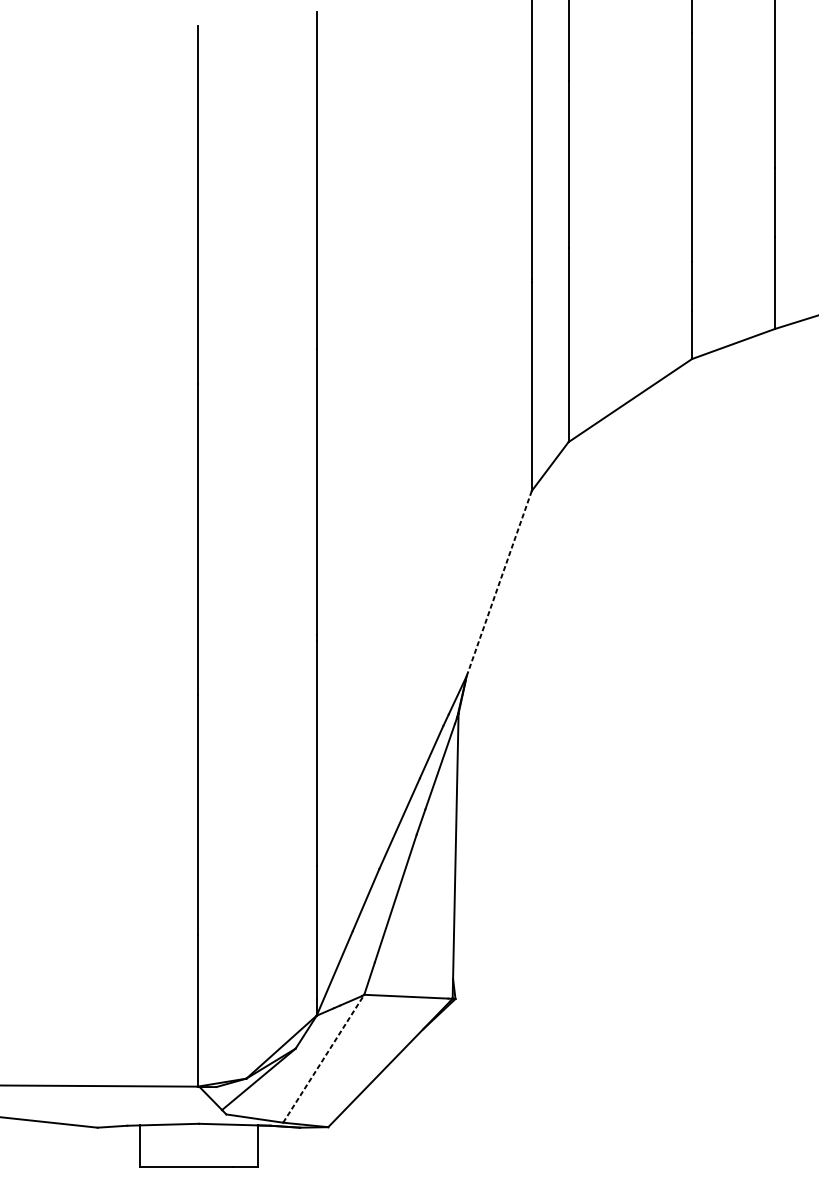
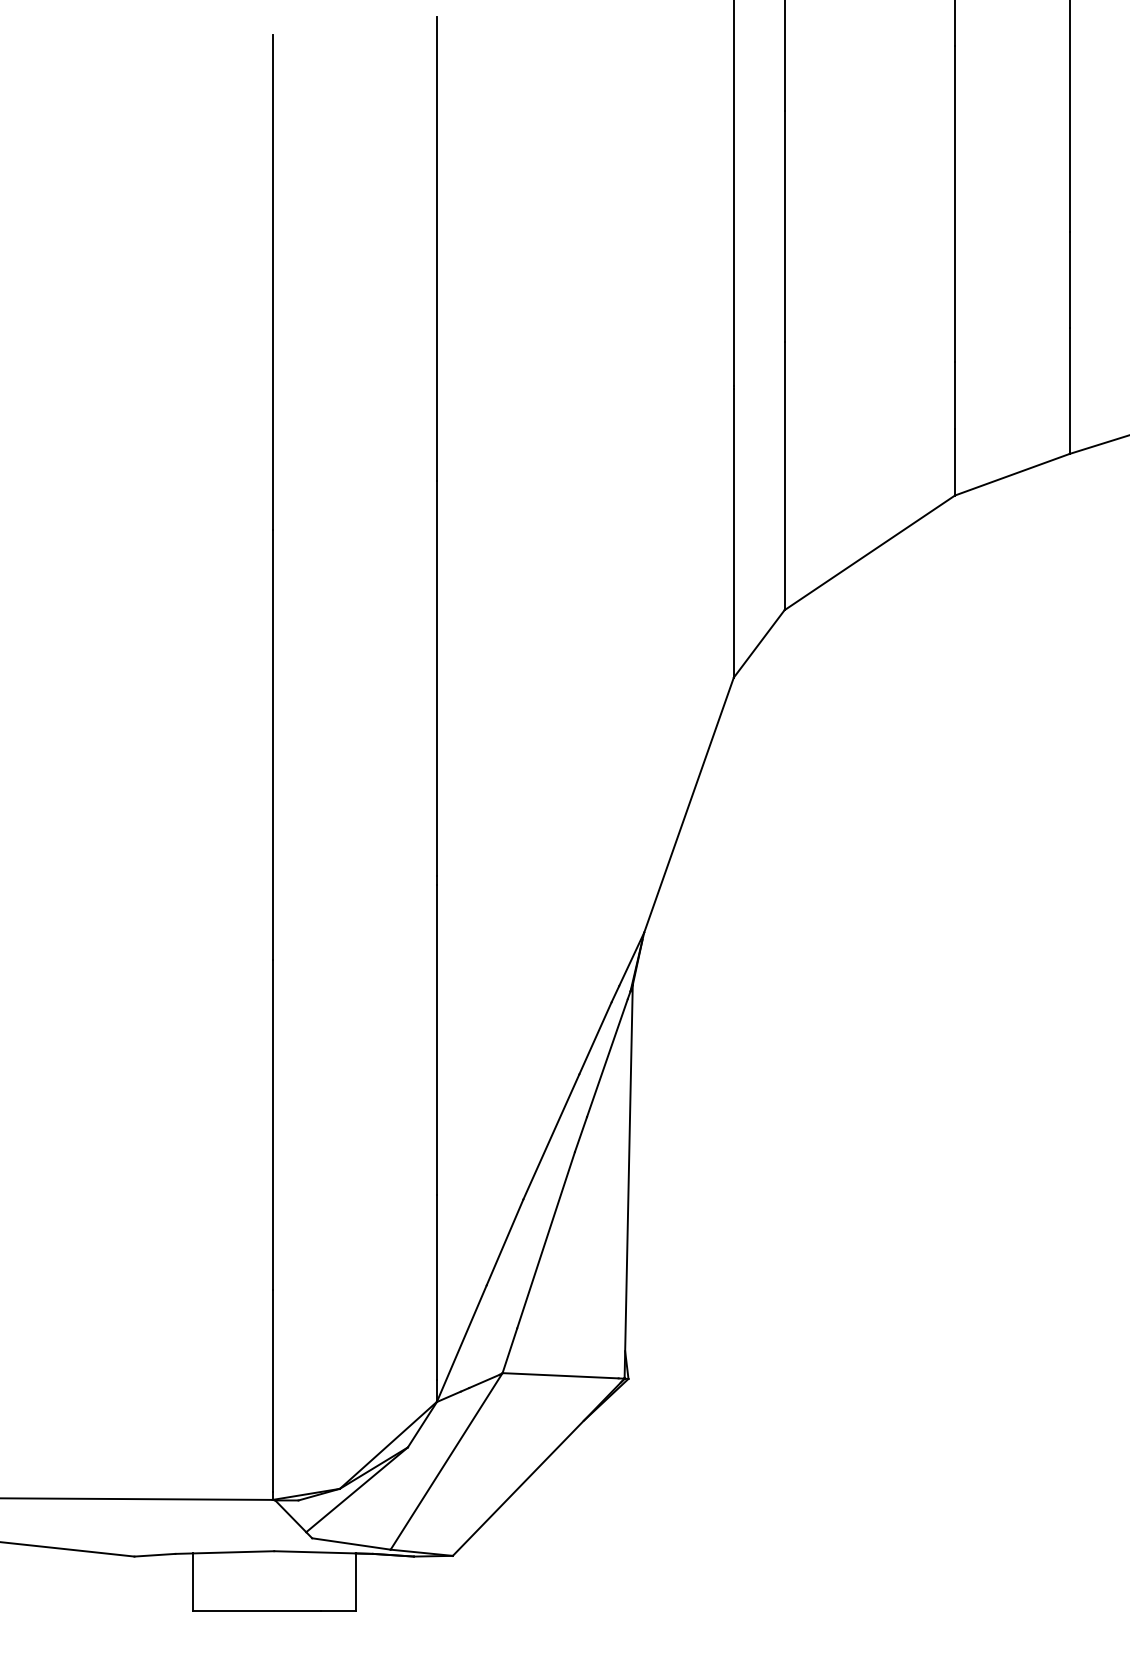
line: (498, 583) -> (688, 805), dashed -> solid
line: (323, 1058) -> (446, 1461), dashed -> solid

